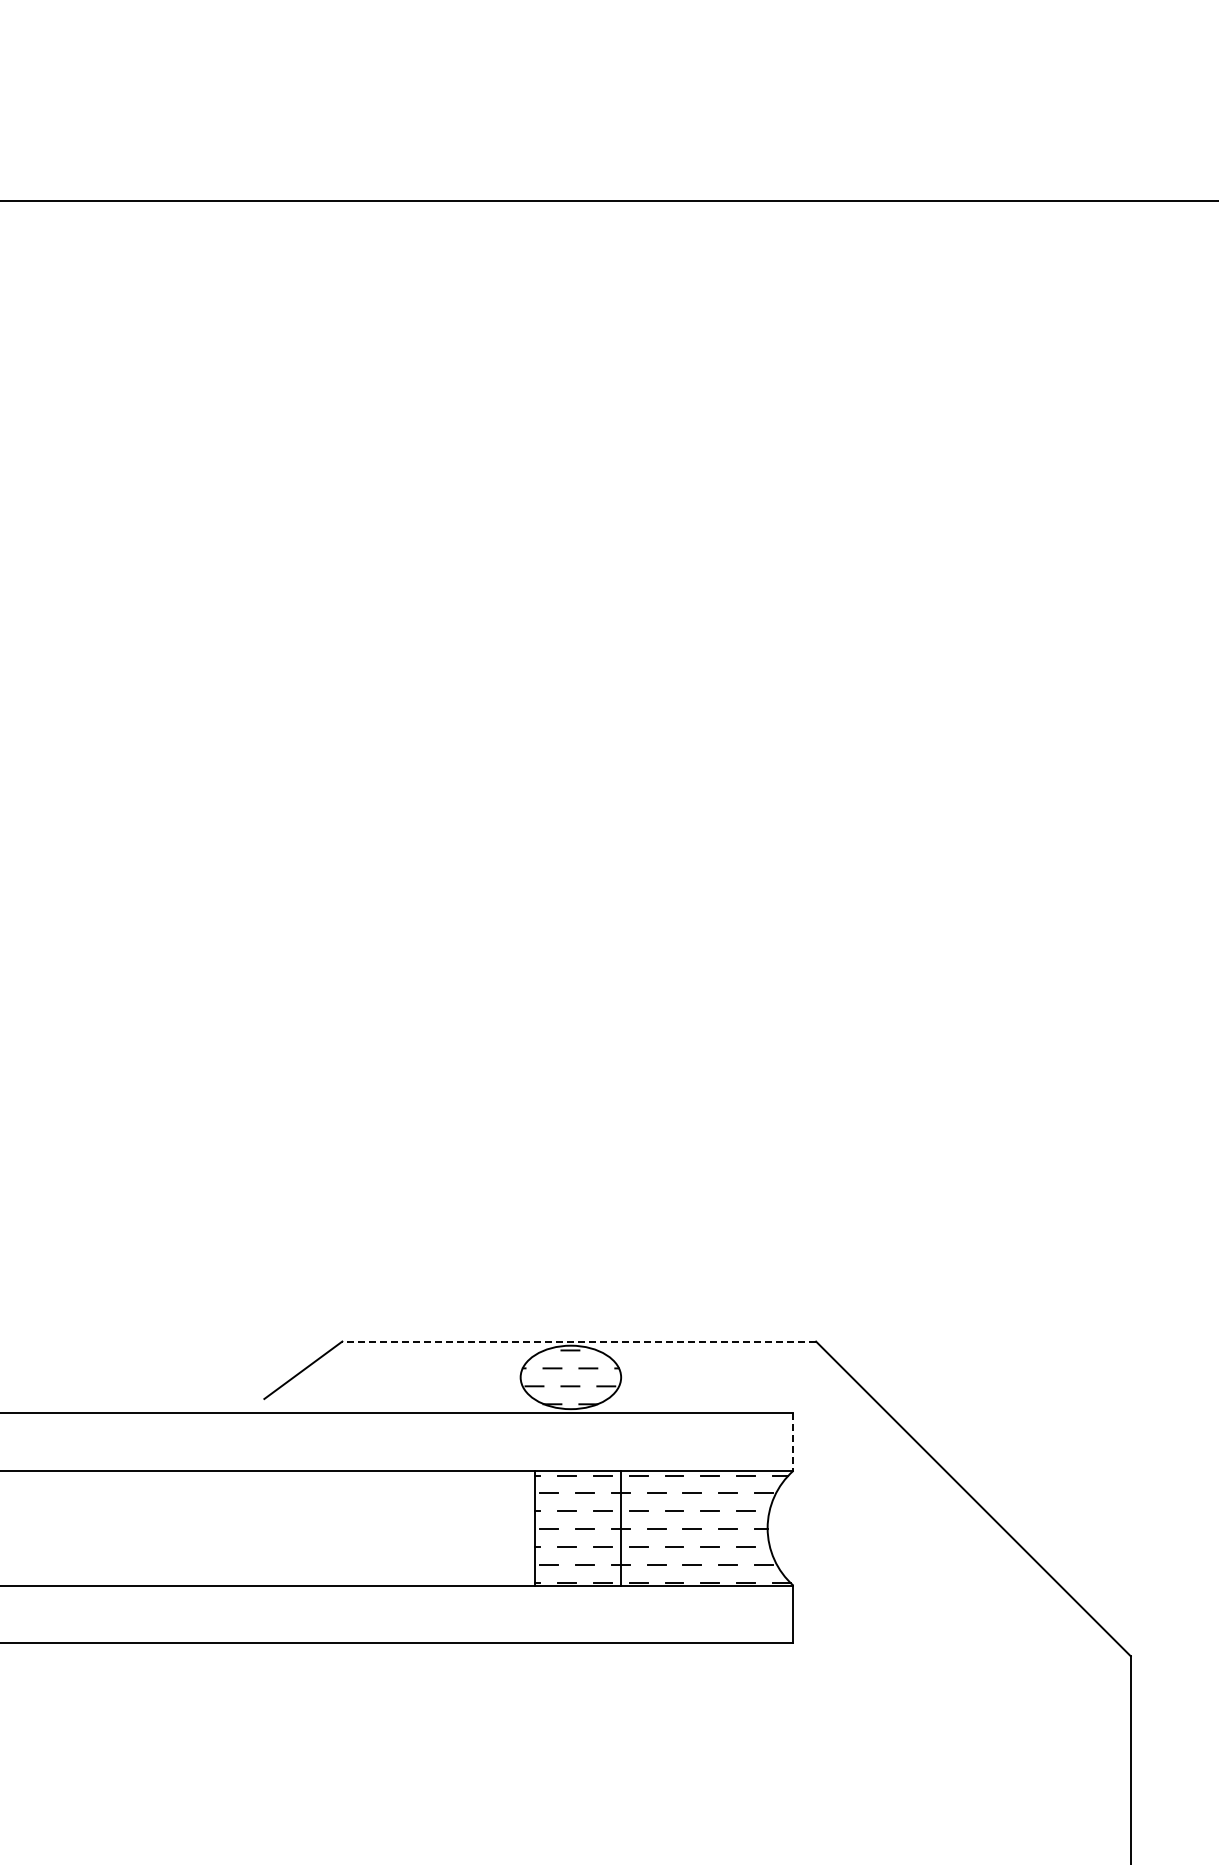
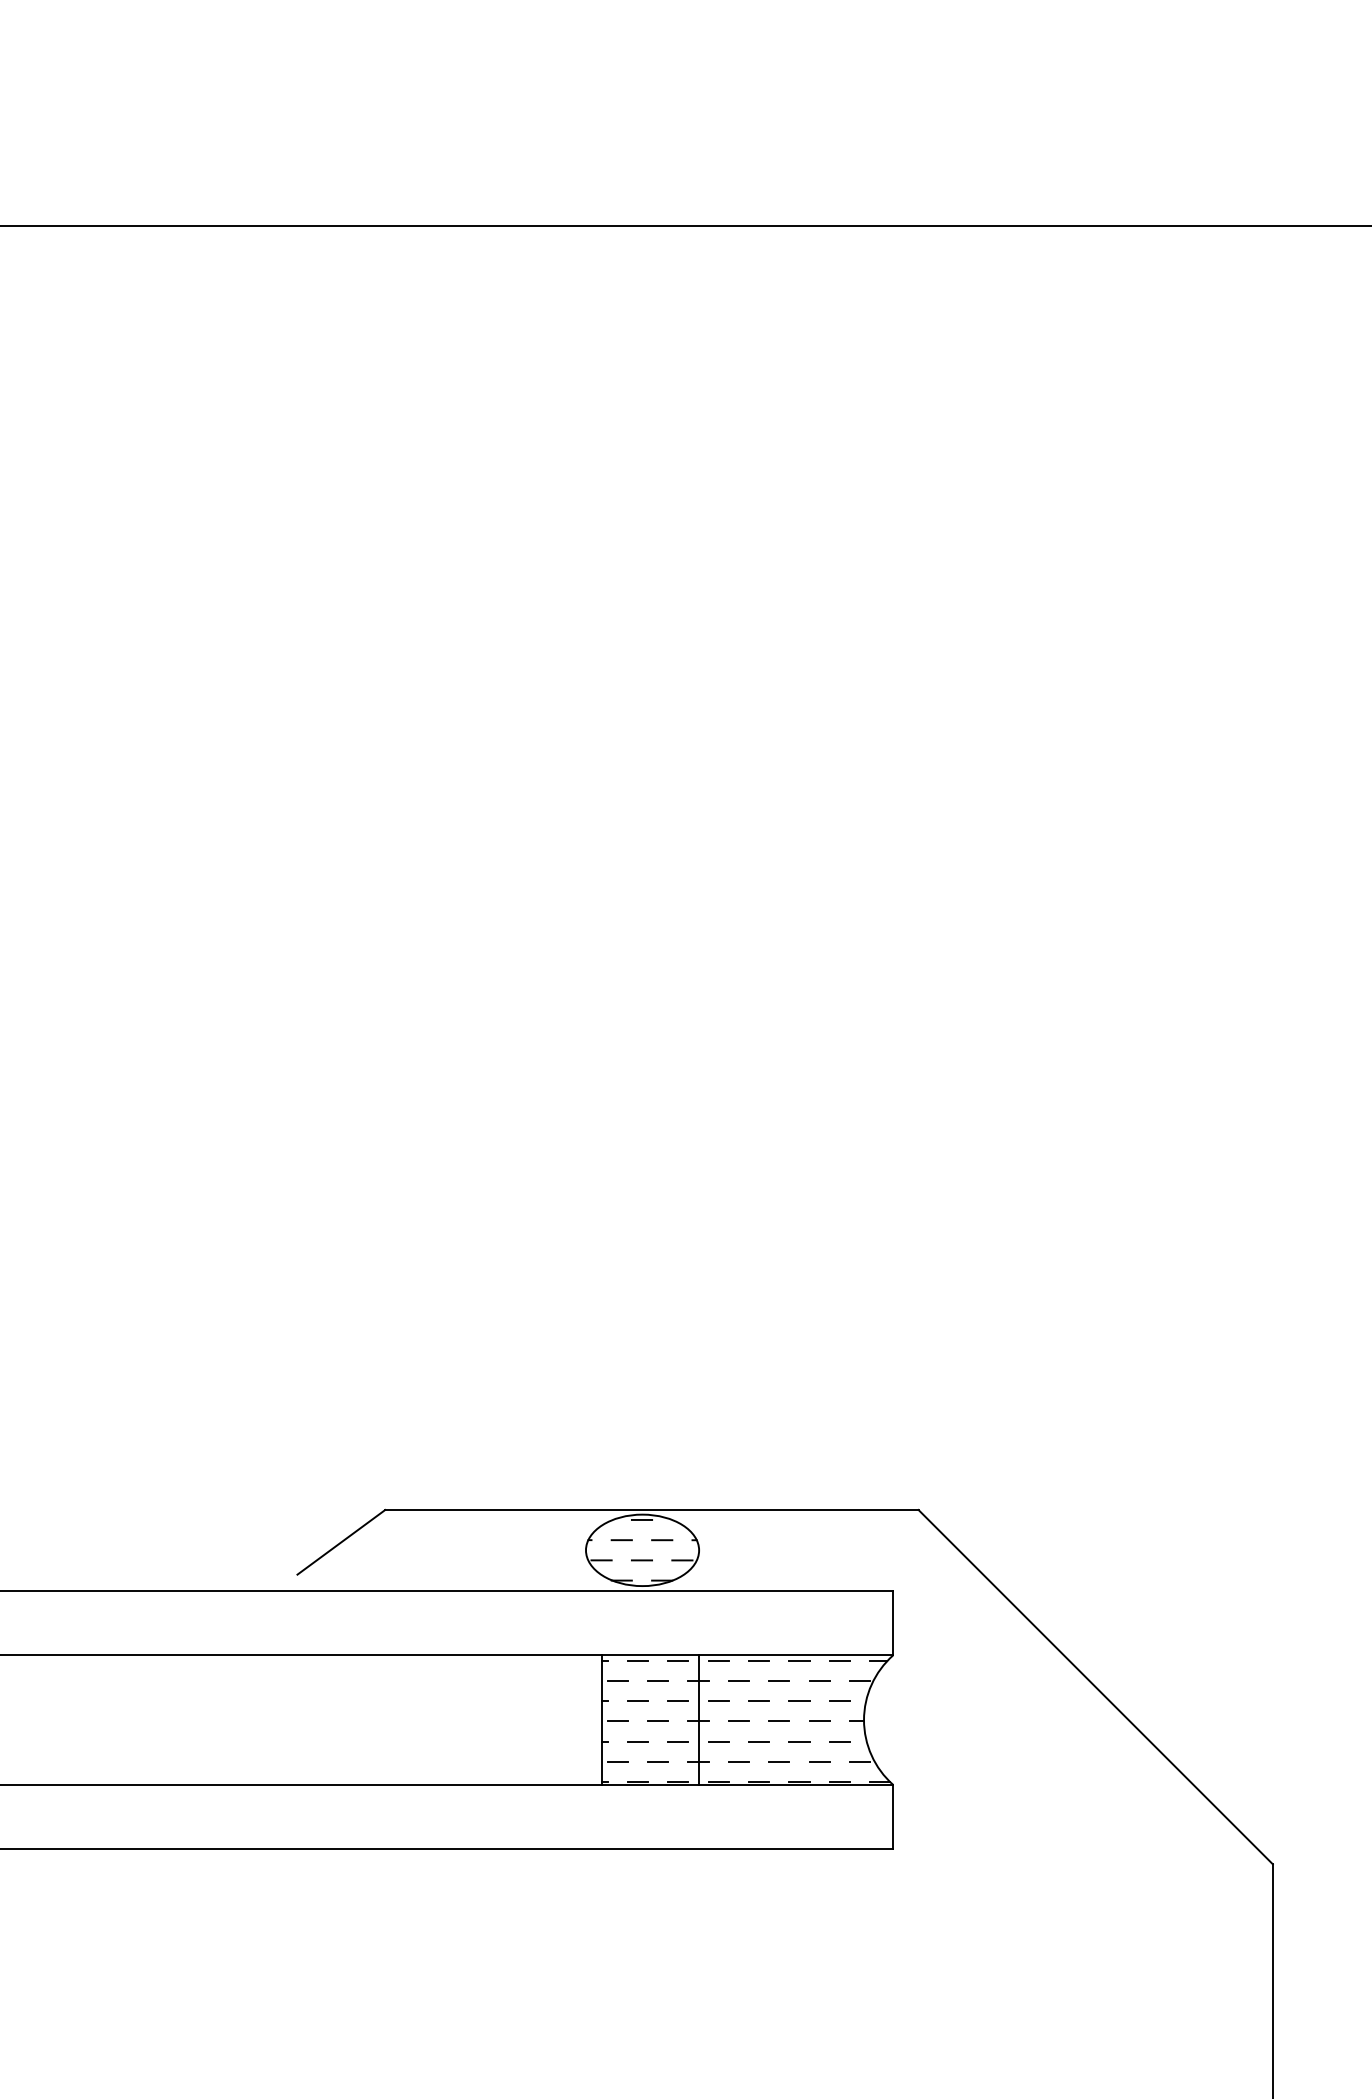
line: (579, 1341) -> (652, 1509), dashed -> solid
line: (793, 1442) -> (893, 1623), dashed -> solid

